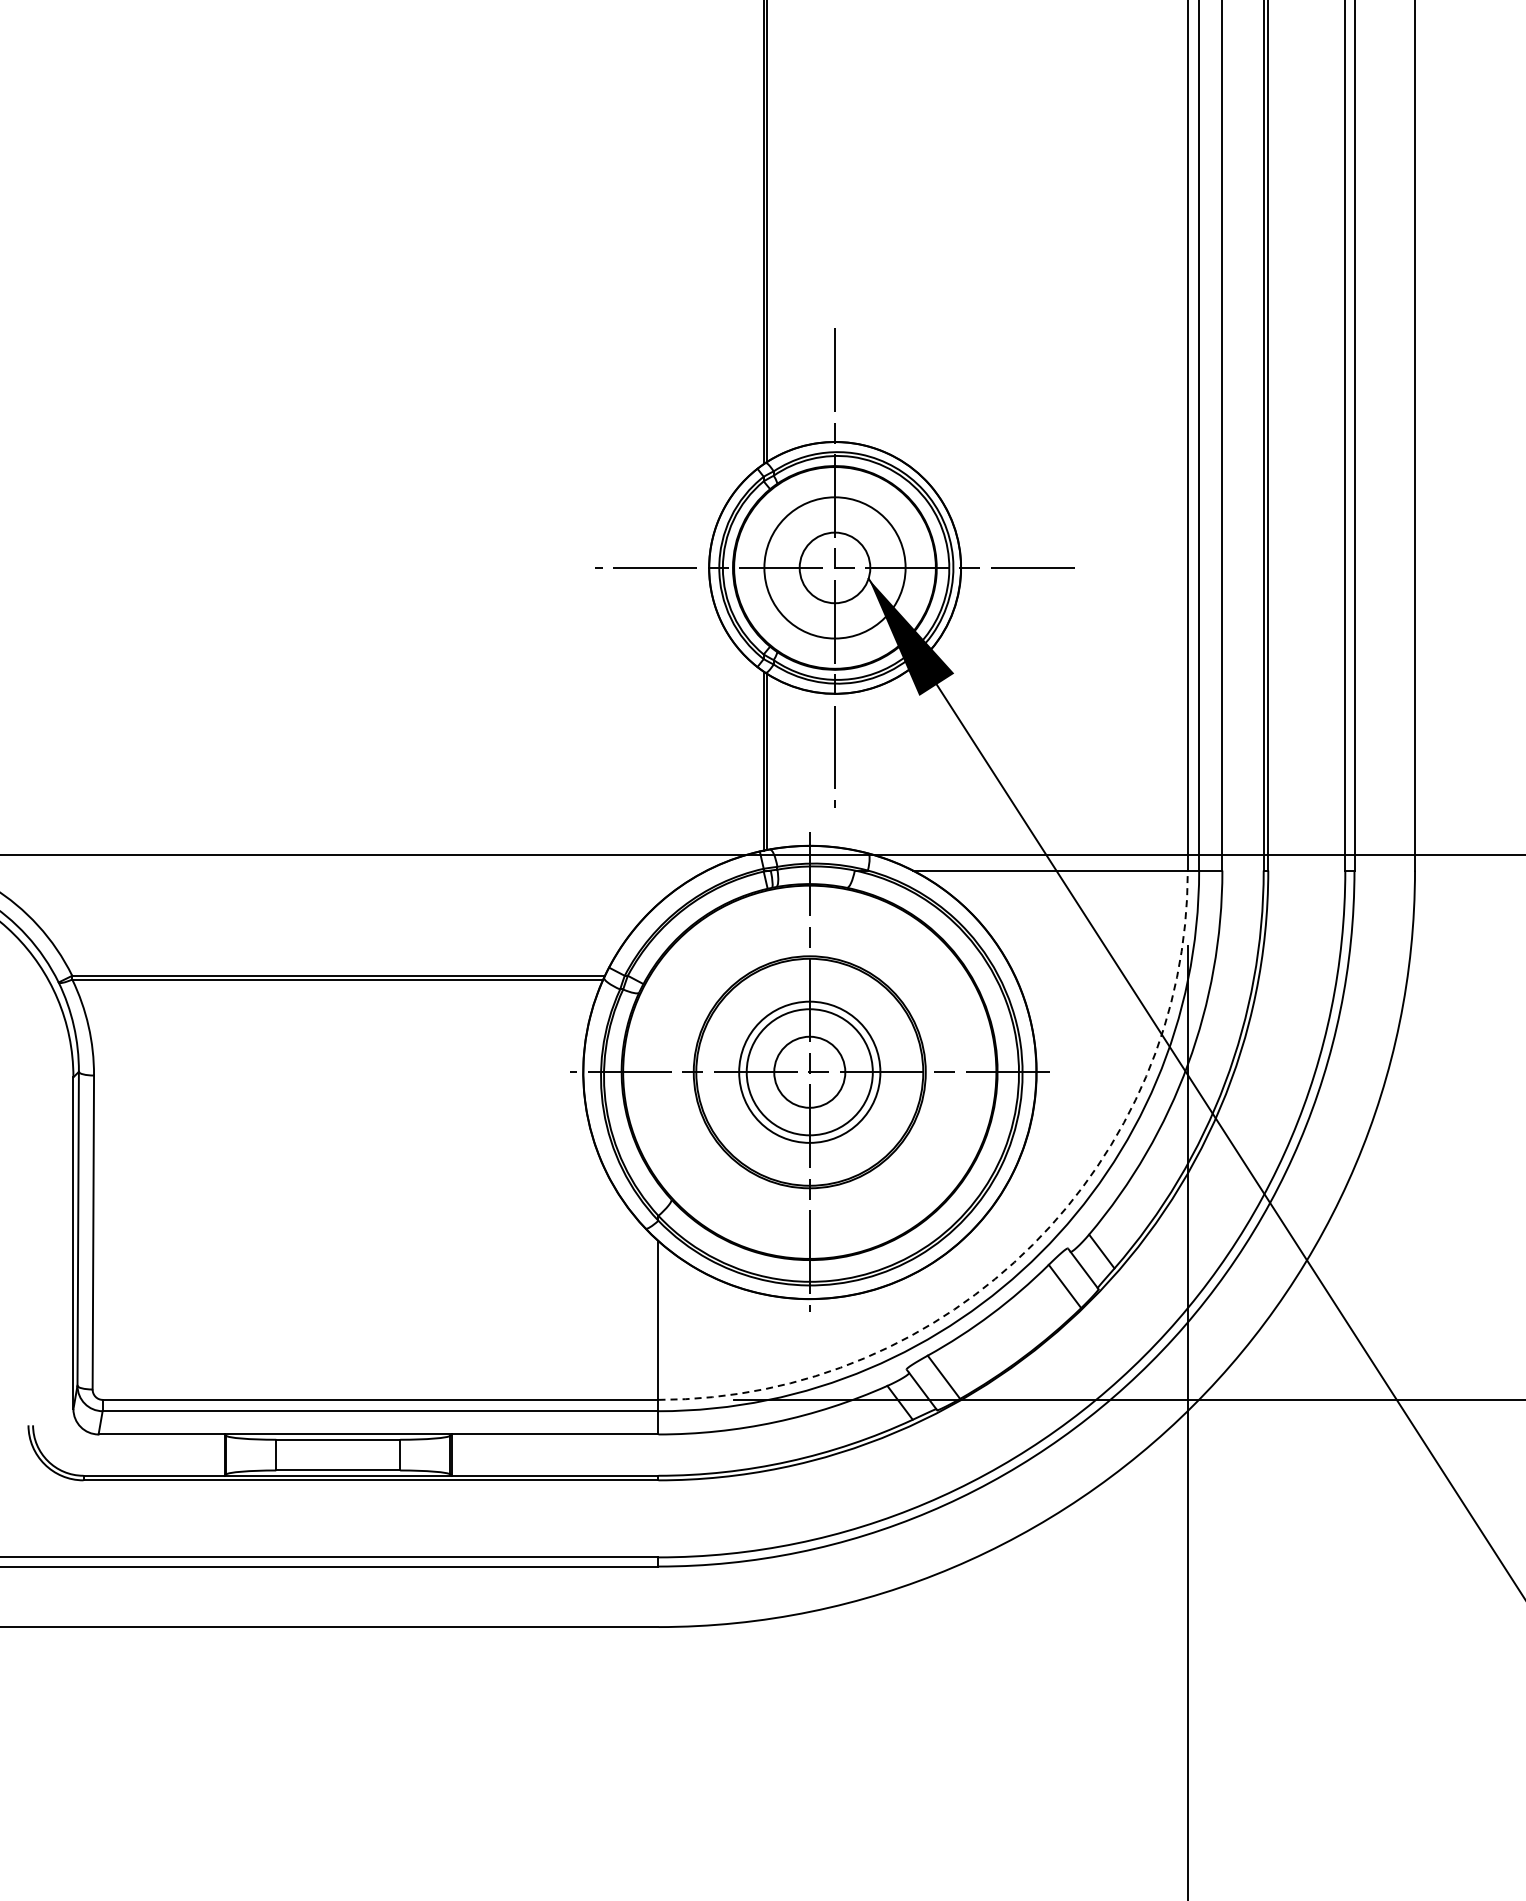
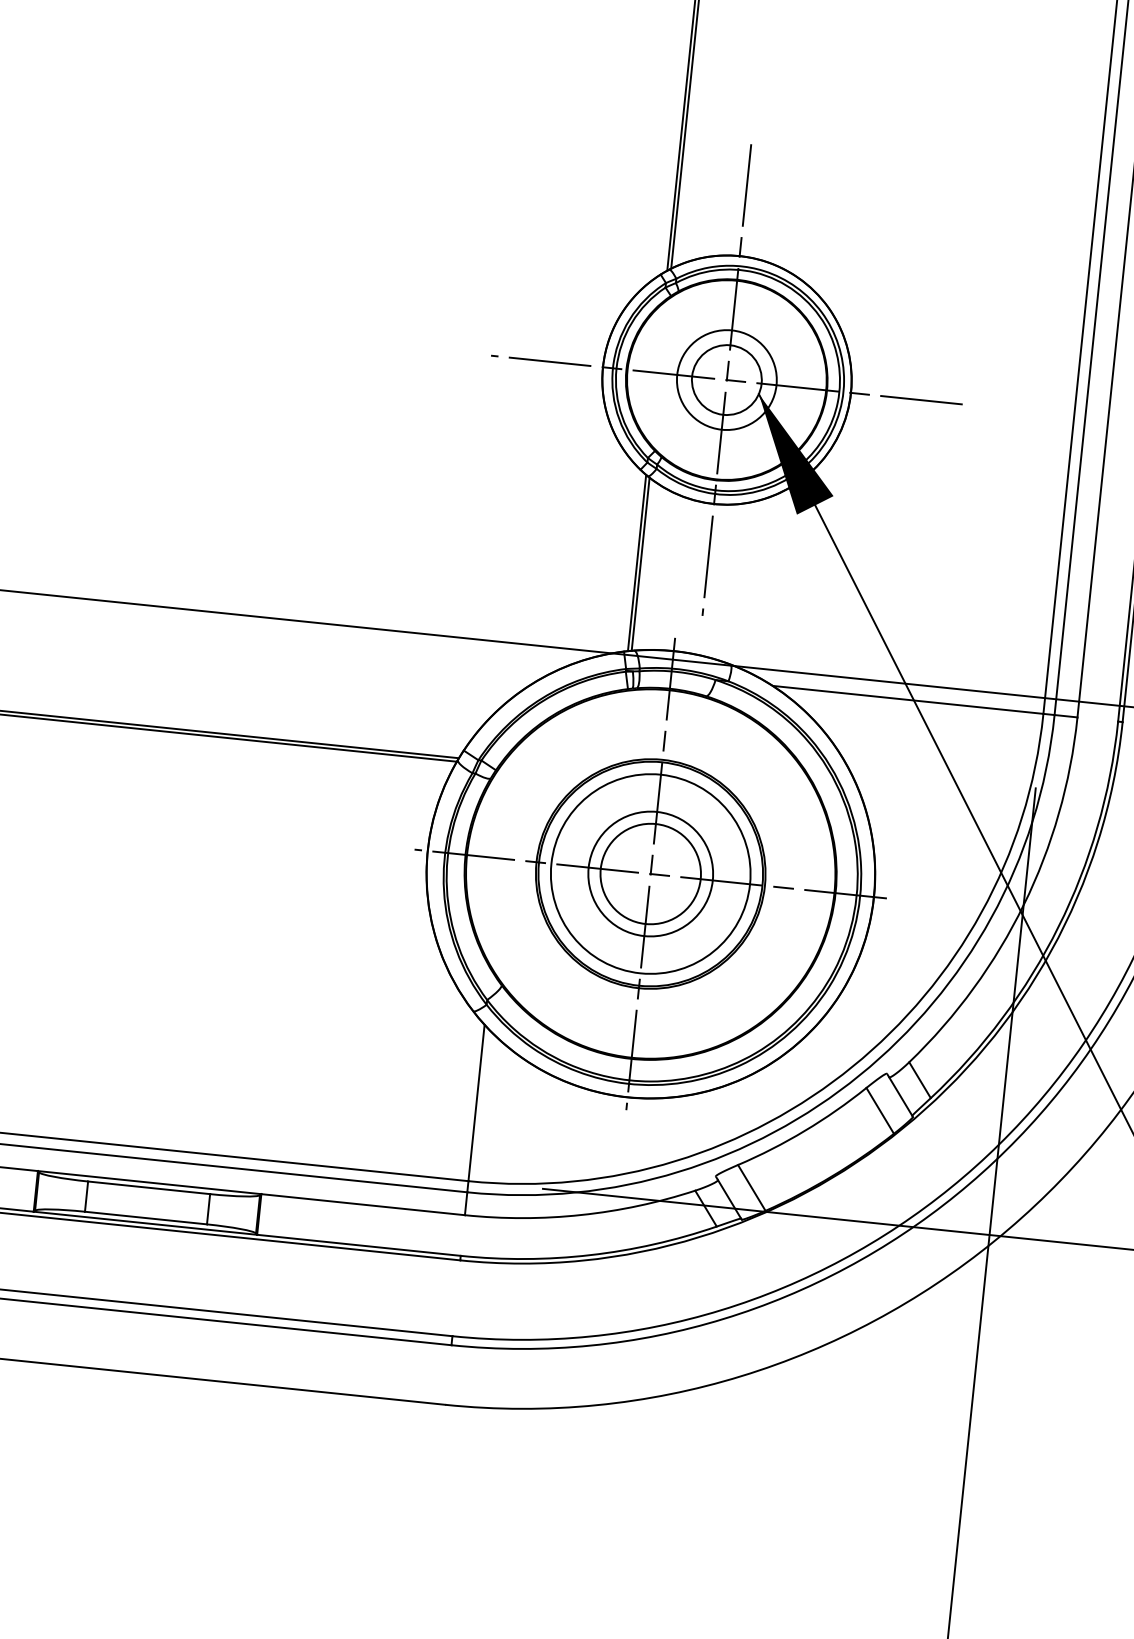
circle: (834, 567) -> (726, 379), size x0.71
circle: (809, 1072) -> (650, 874), size x1.43
circle: (809, 1072) -> (650, 874), size x1.43
arc: (1032, 1244) -> (852, 1066), dashed -> solid

